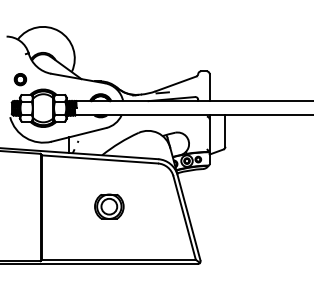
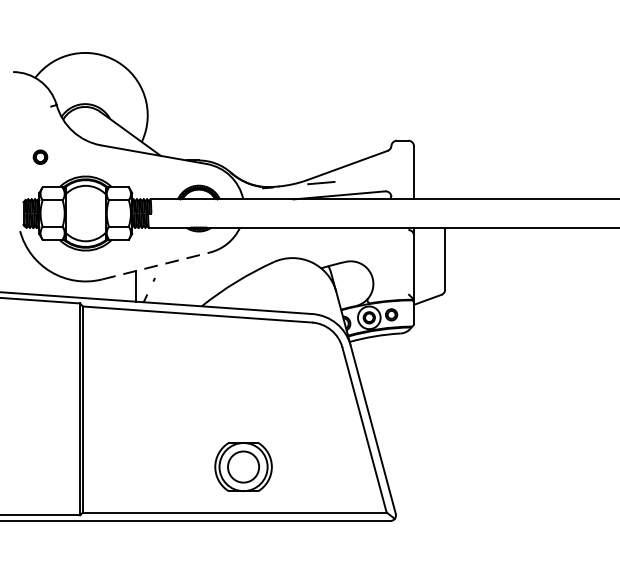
part: (20, 79) -> (40, 156), size x0.6
line: (79, 134) -> (157, 265), solid -> dashed
part: (109, 206) -> (243, 466), moved

